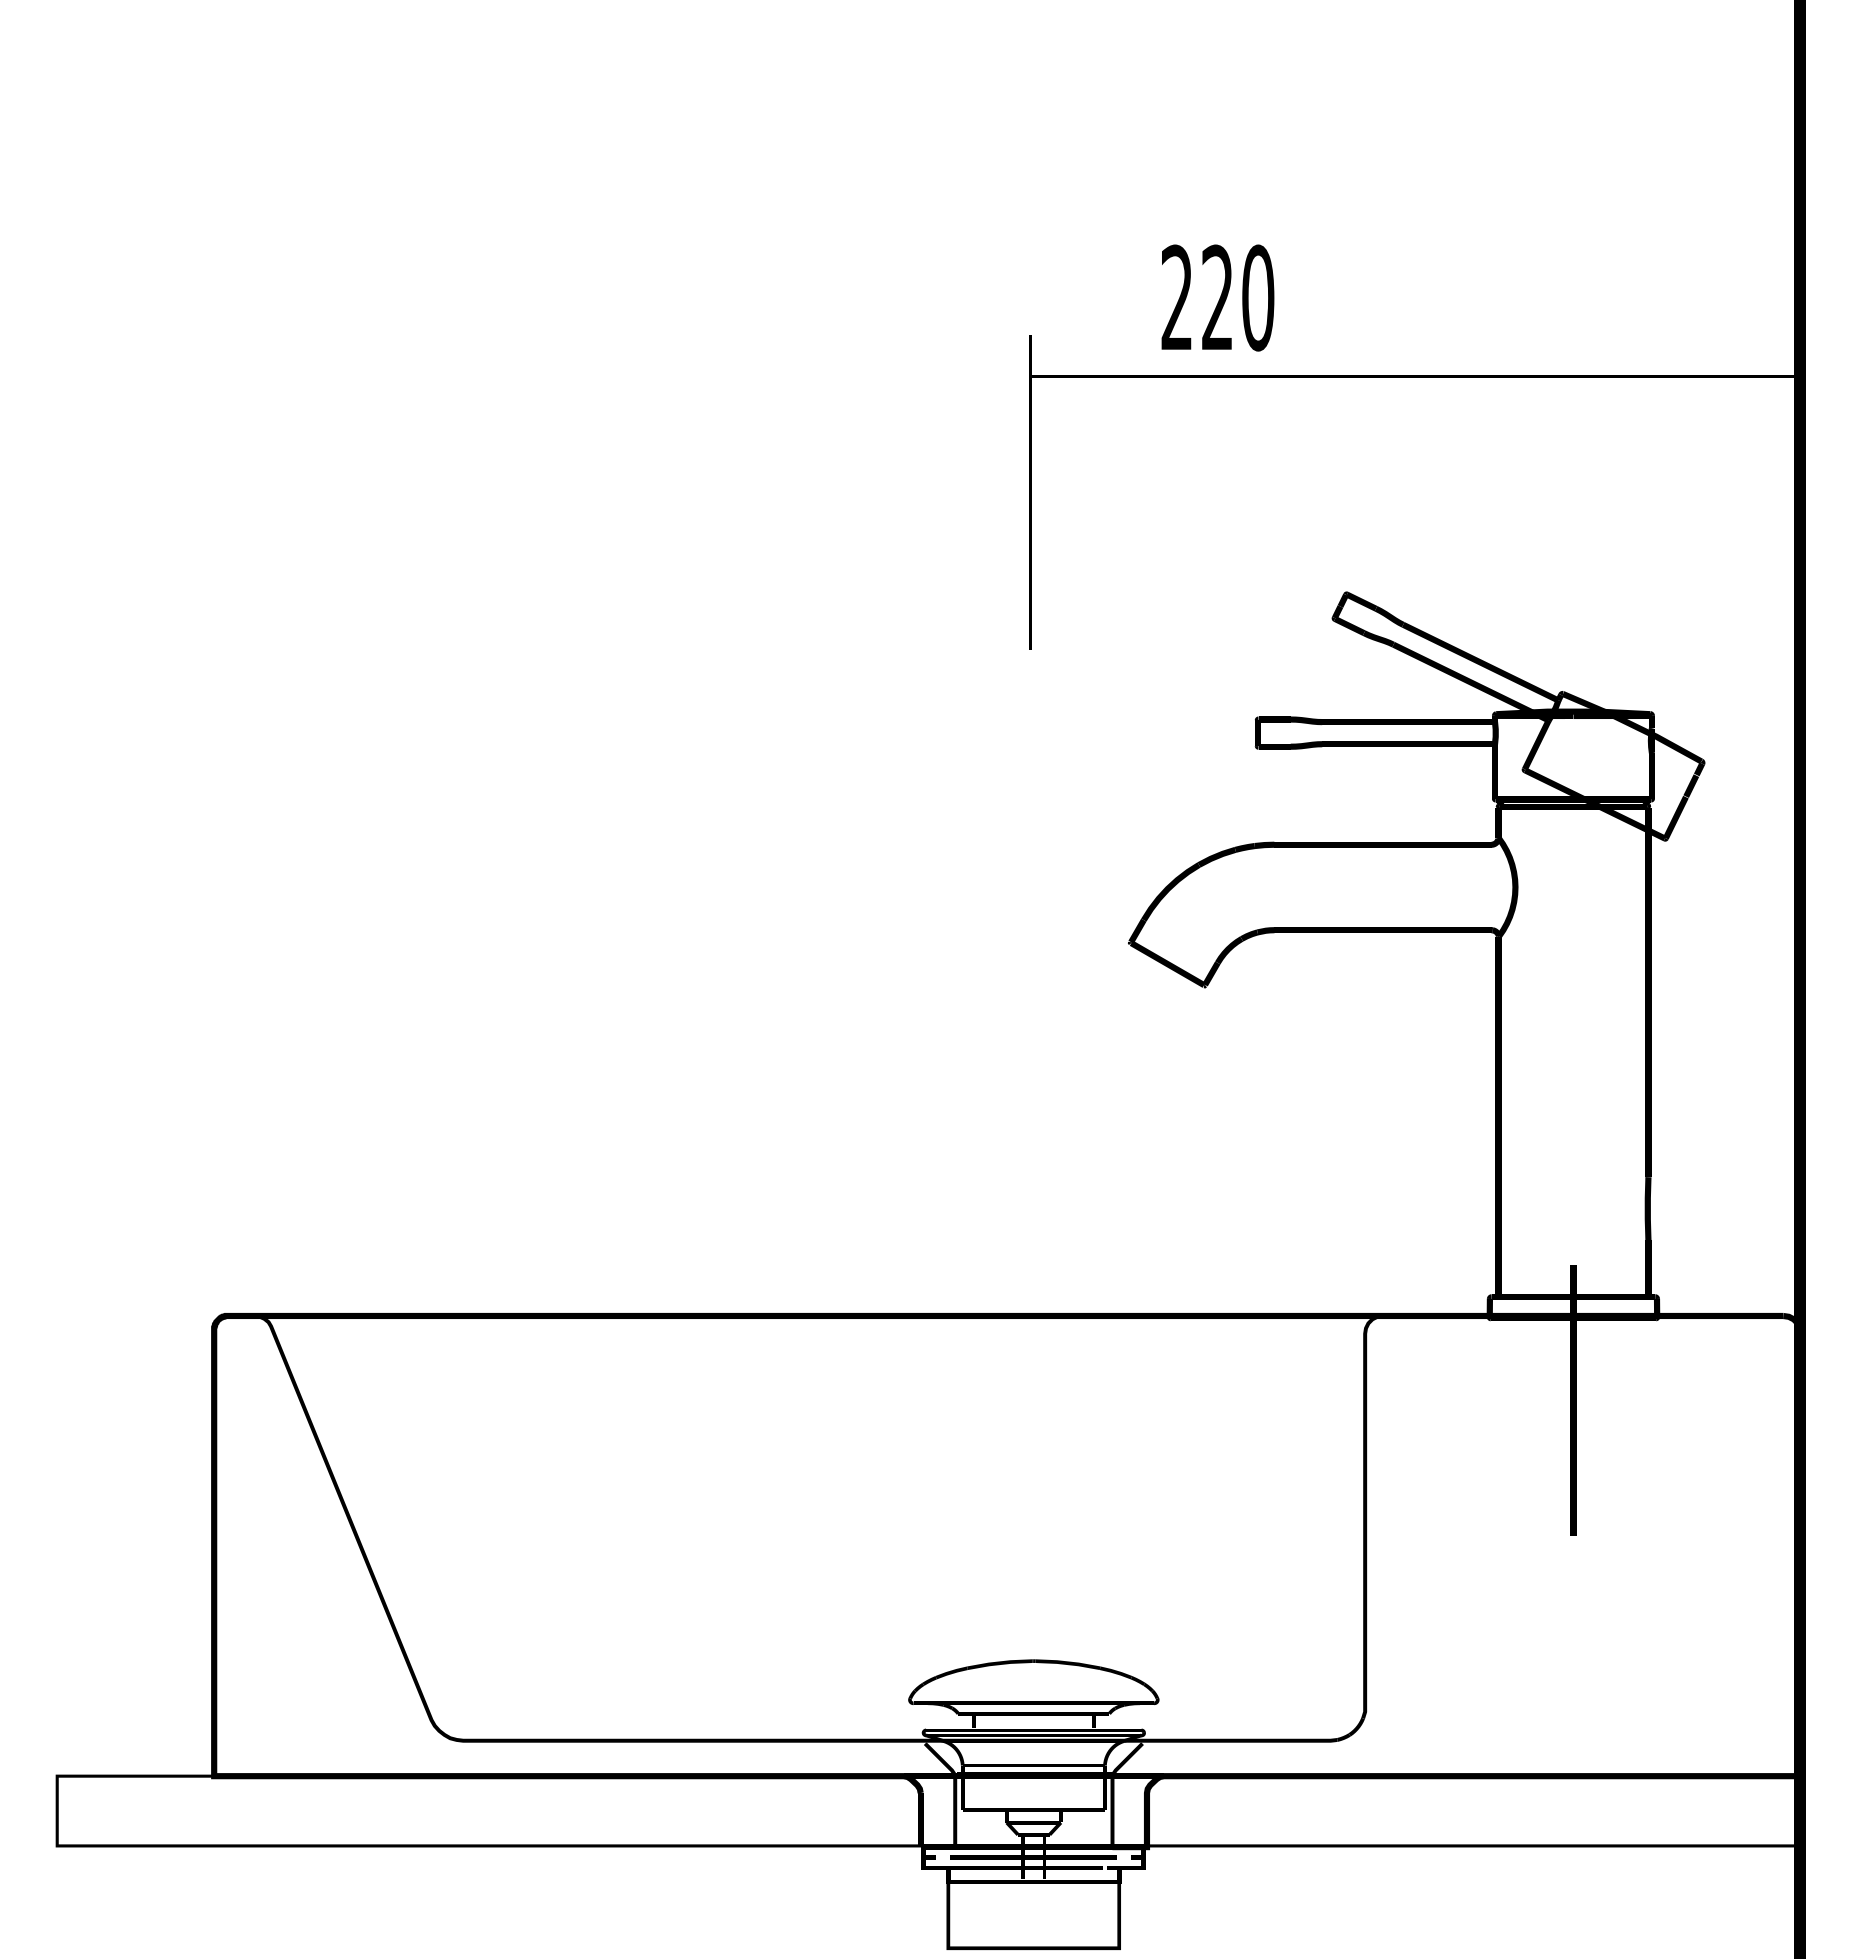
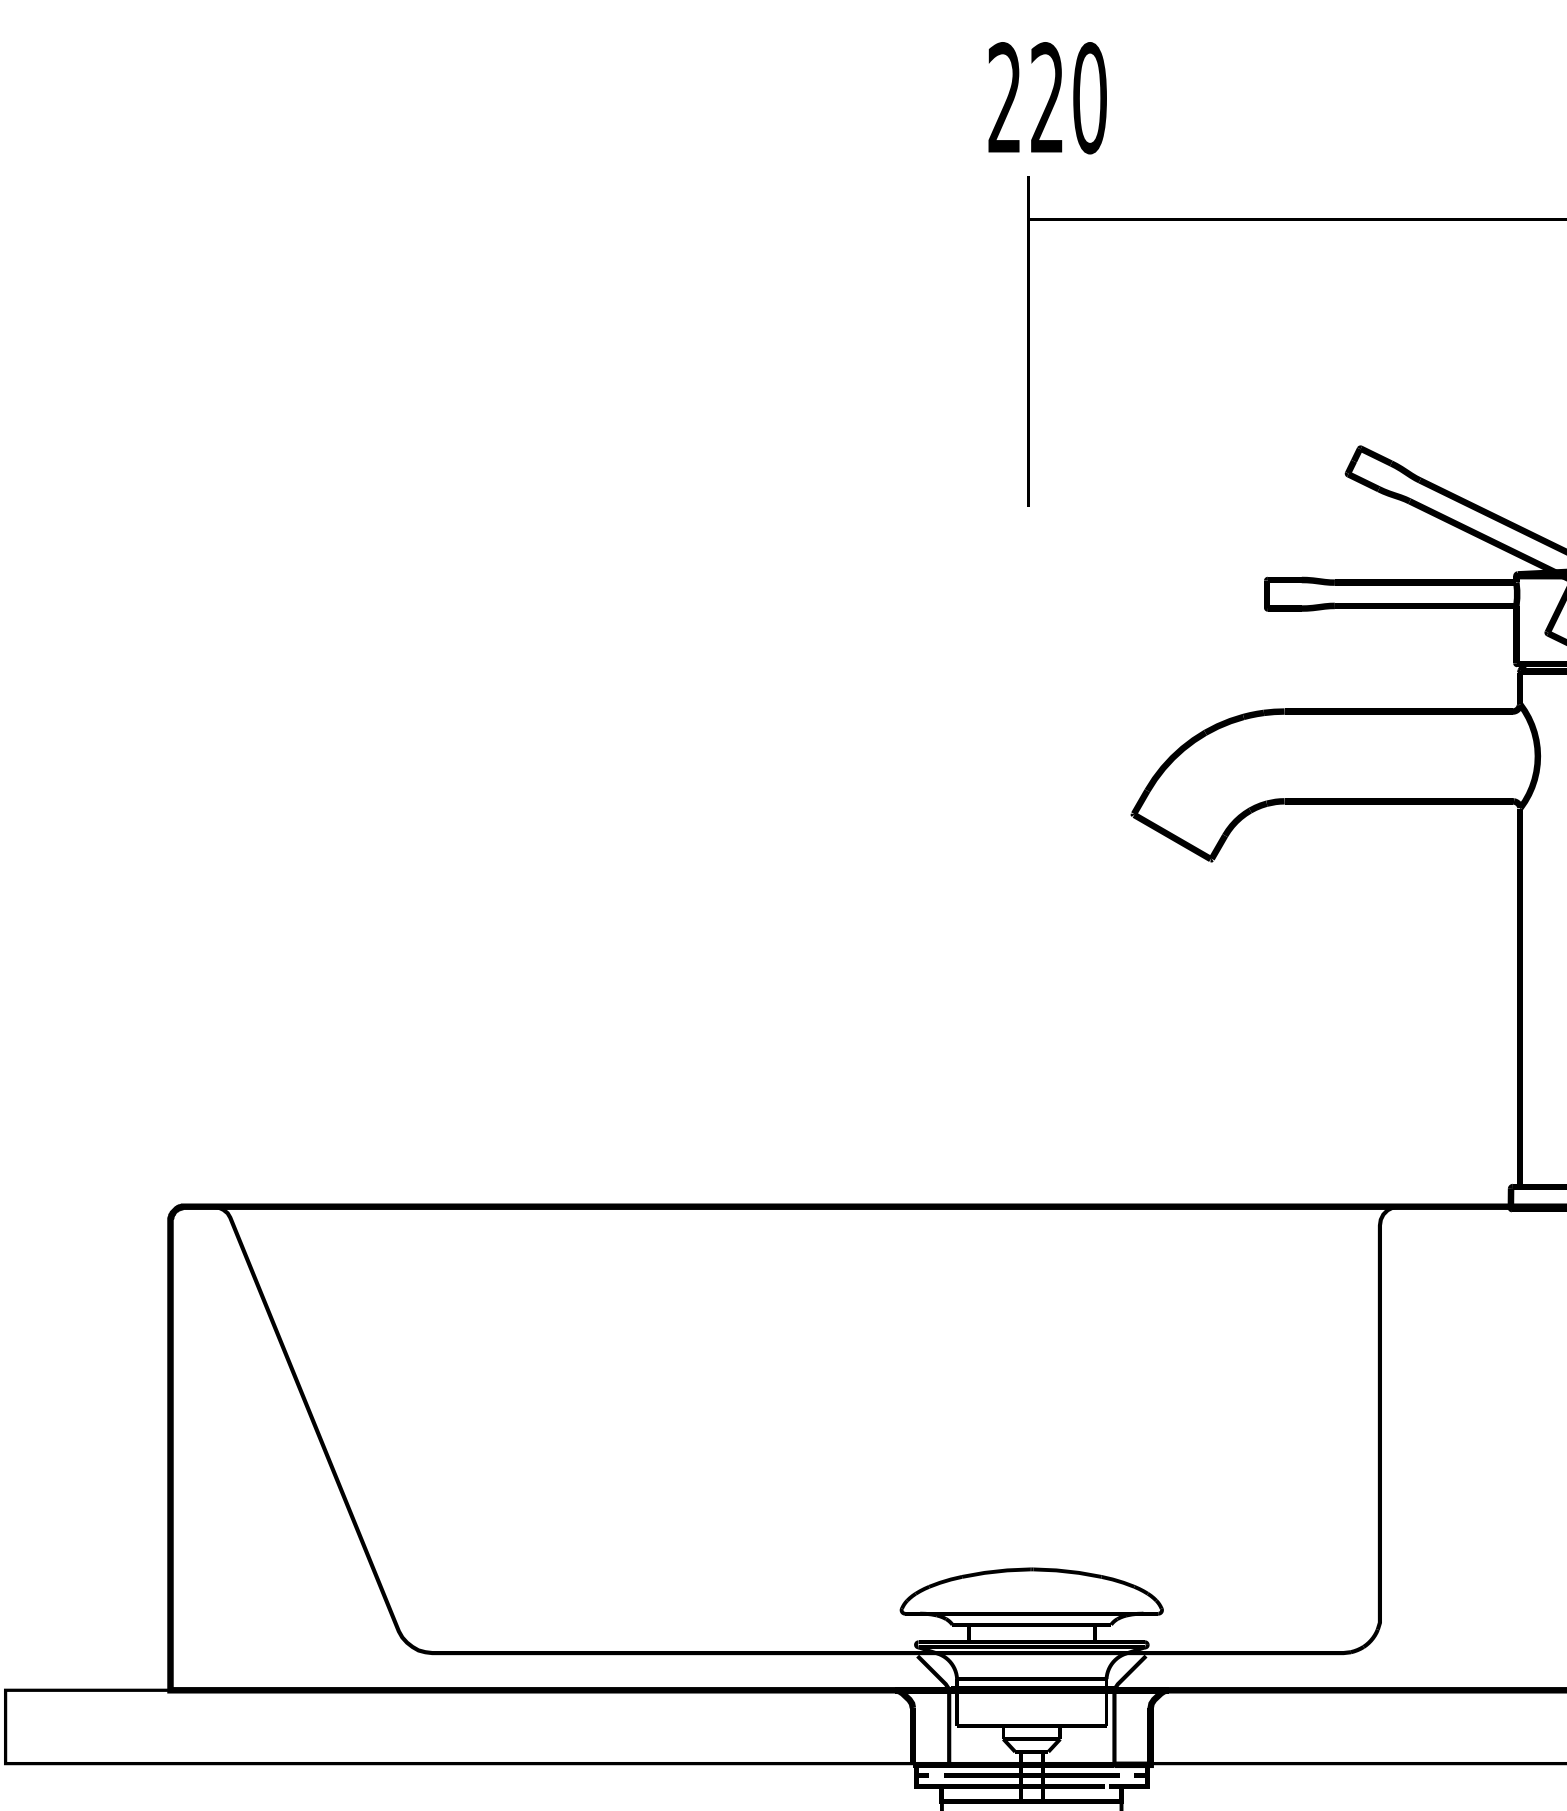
text: (1217, 297) -> (1047, 97), moved

